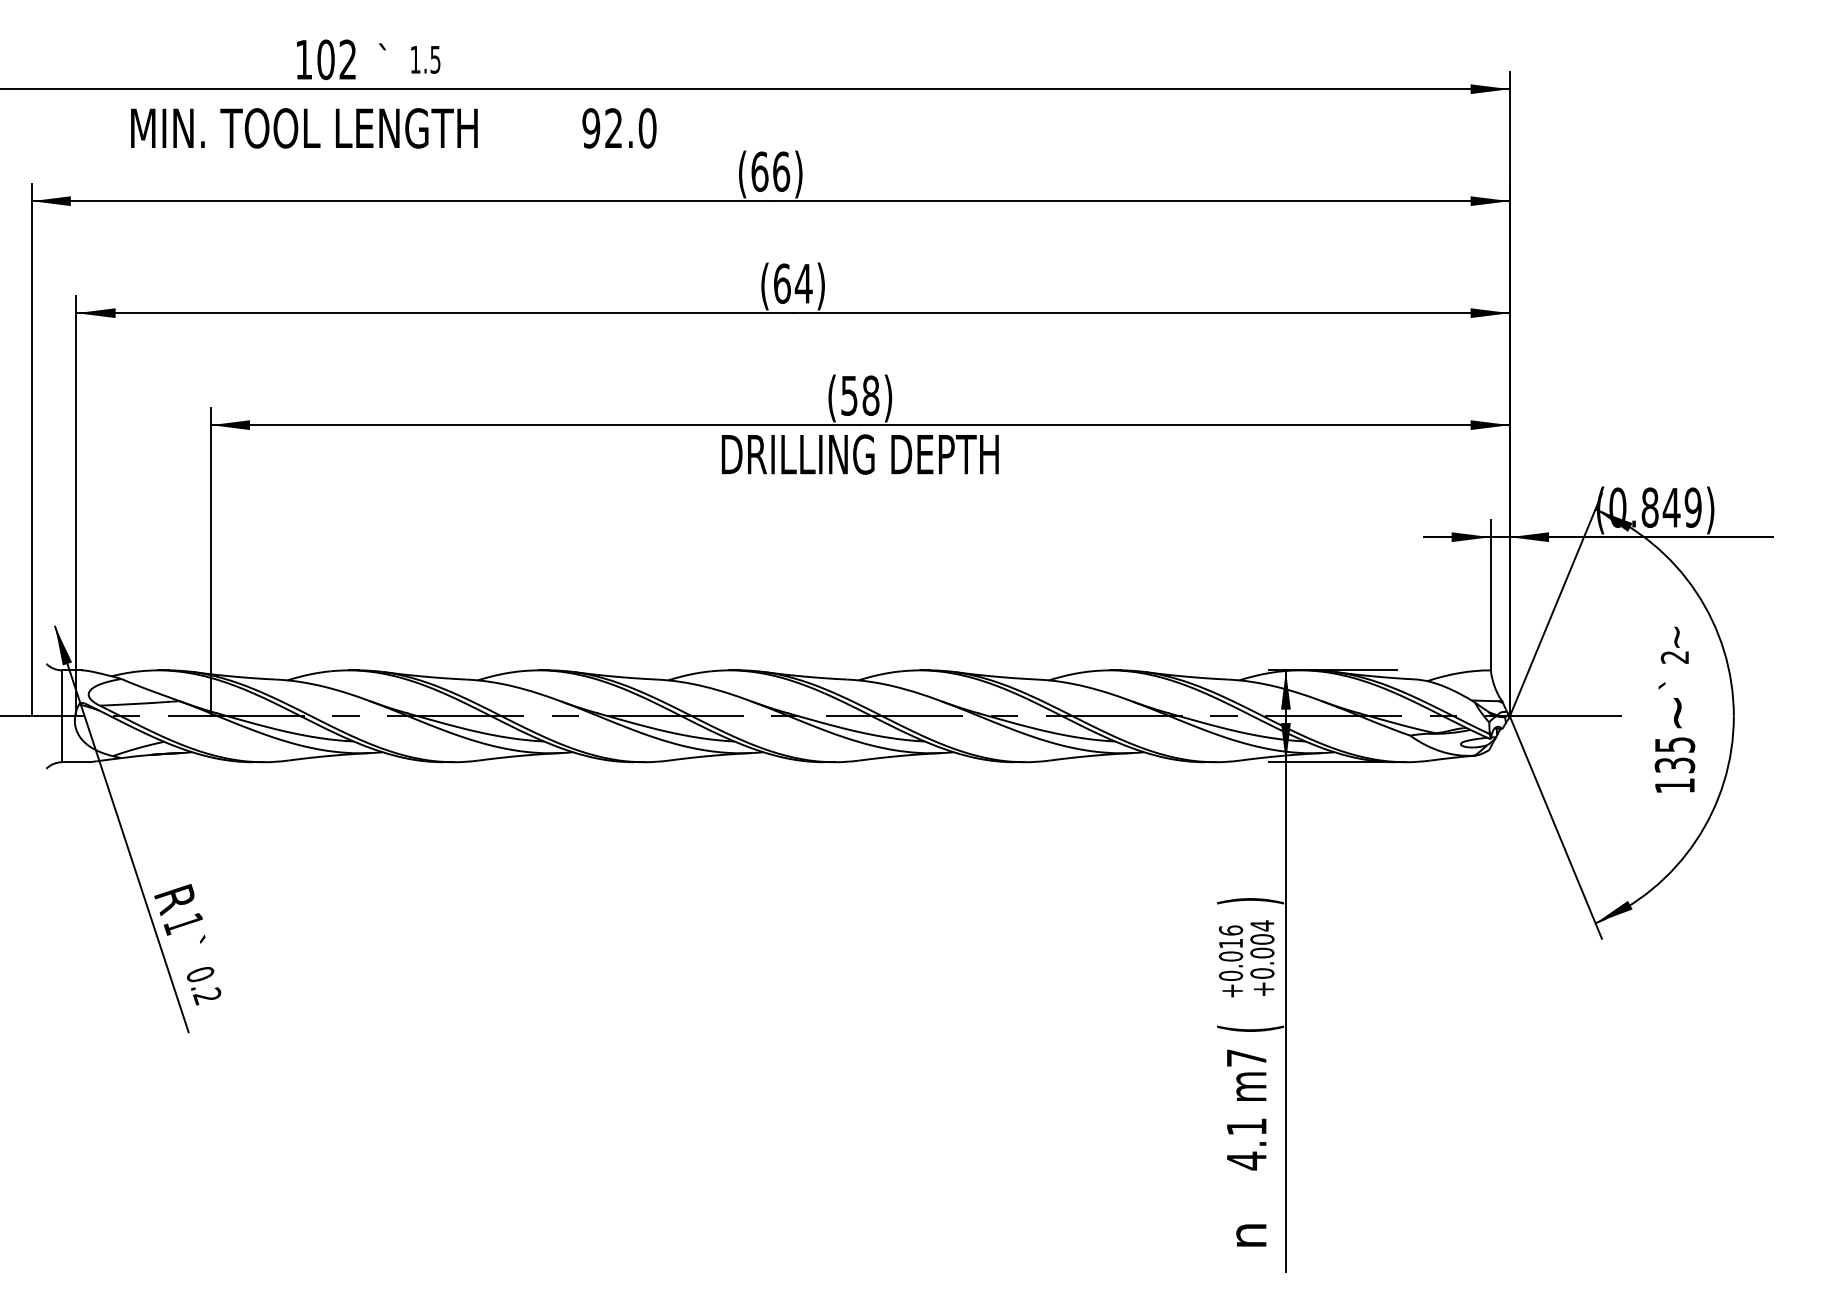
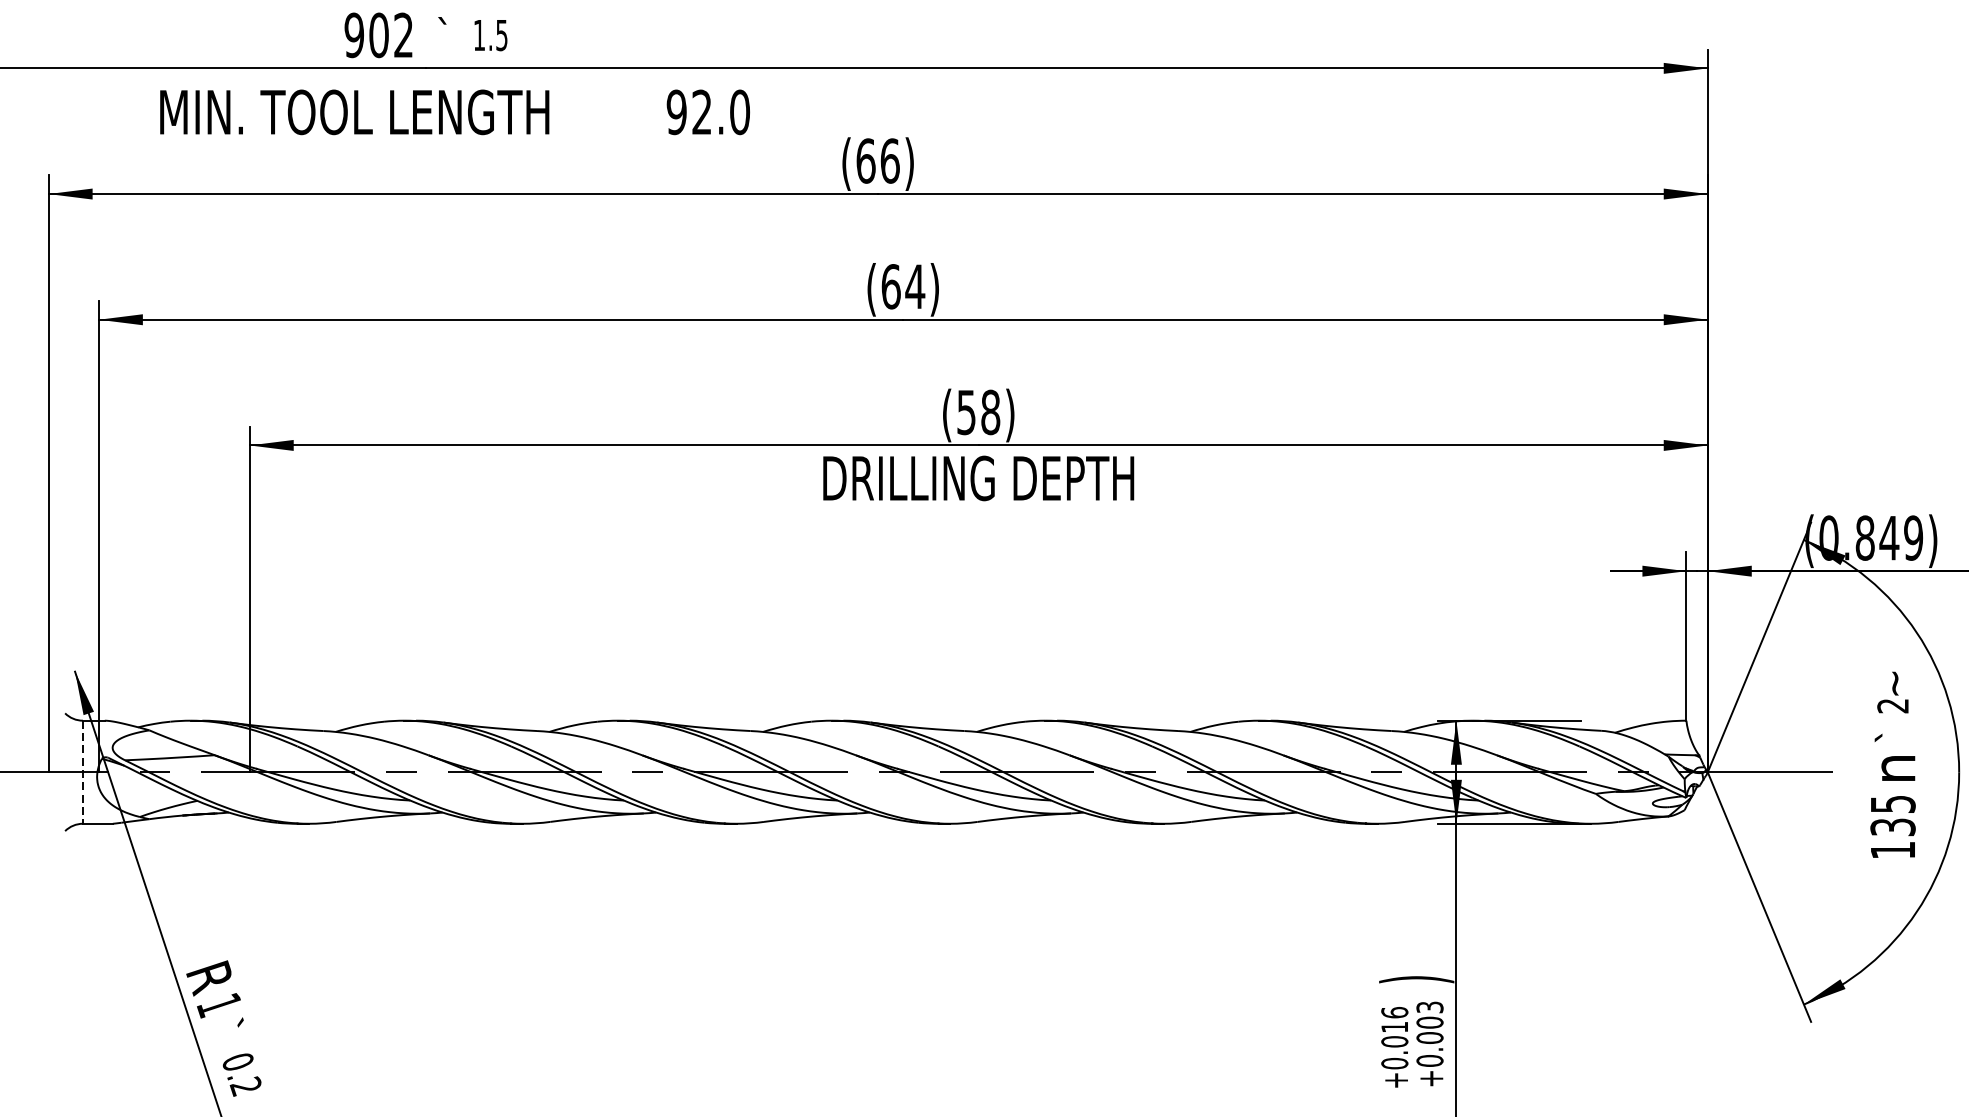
text: (303, 59) -> (353, 35), 102 -> 902
text: (1679, 713) -> (1898, 769), ~ -> n
line: (62, 716) -> (83, 772), solid -> dashed
text: (1262, 925) -> (1430, 1007), +0.004 -> +0.003

